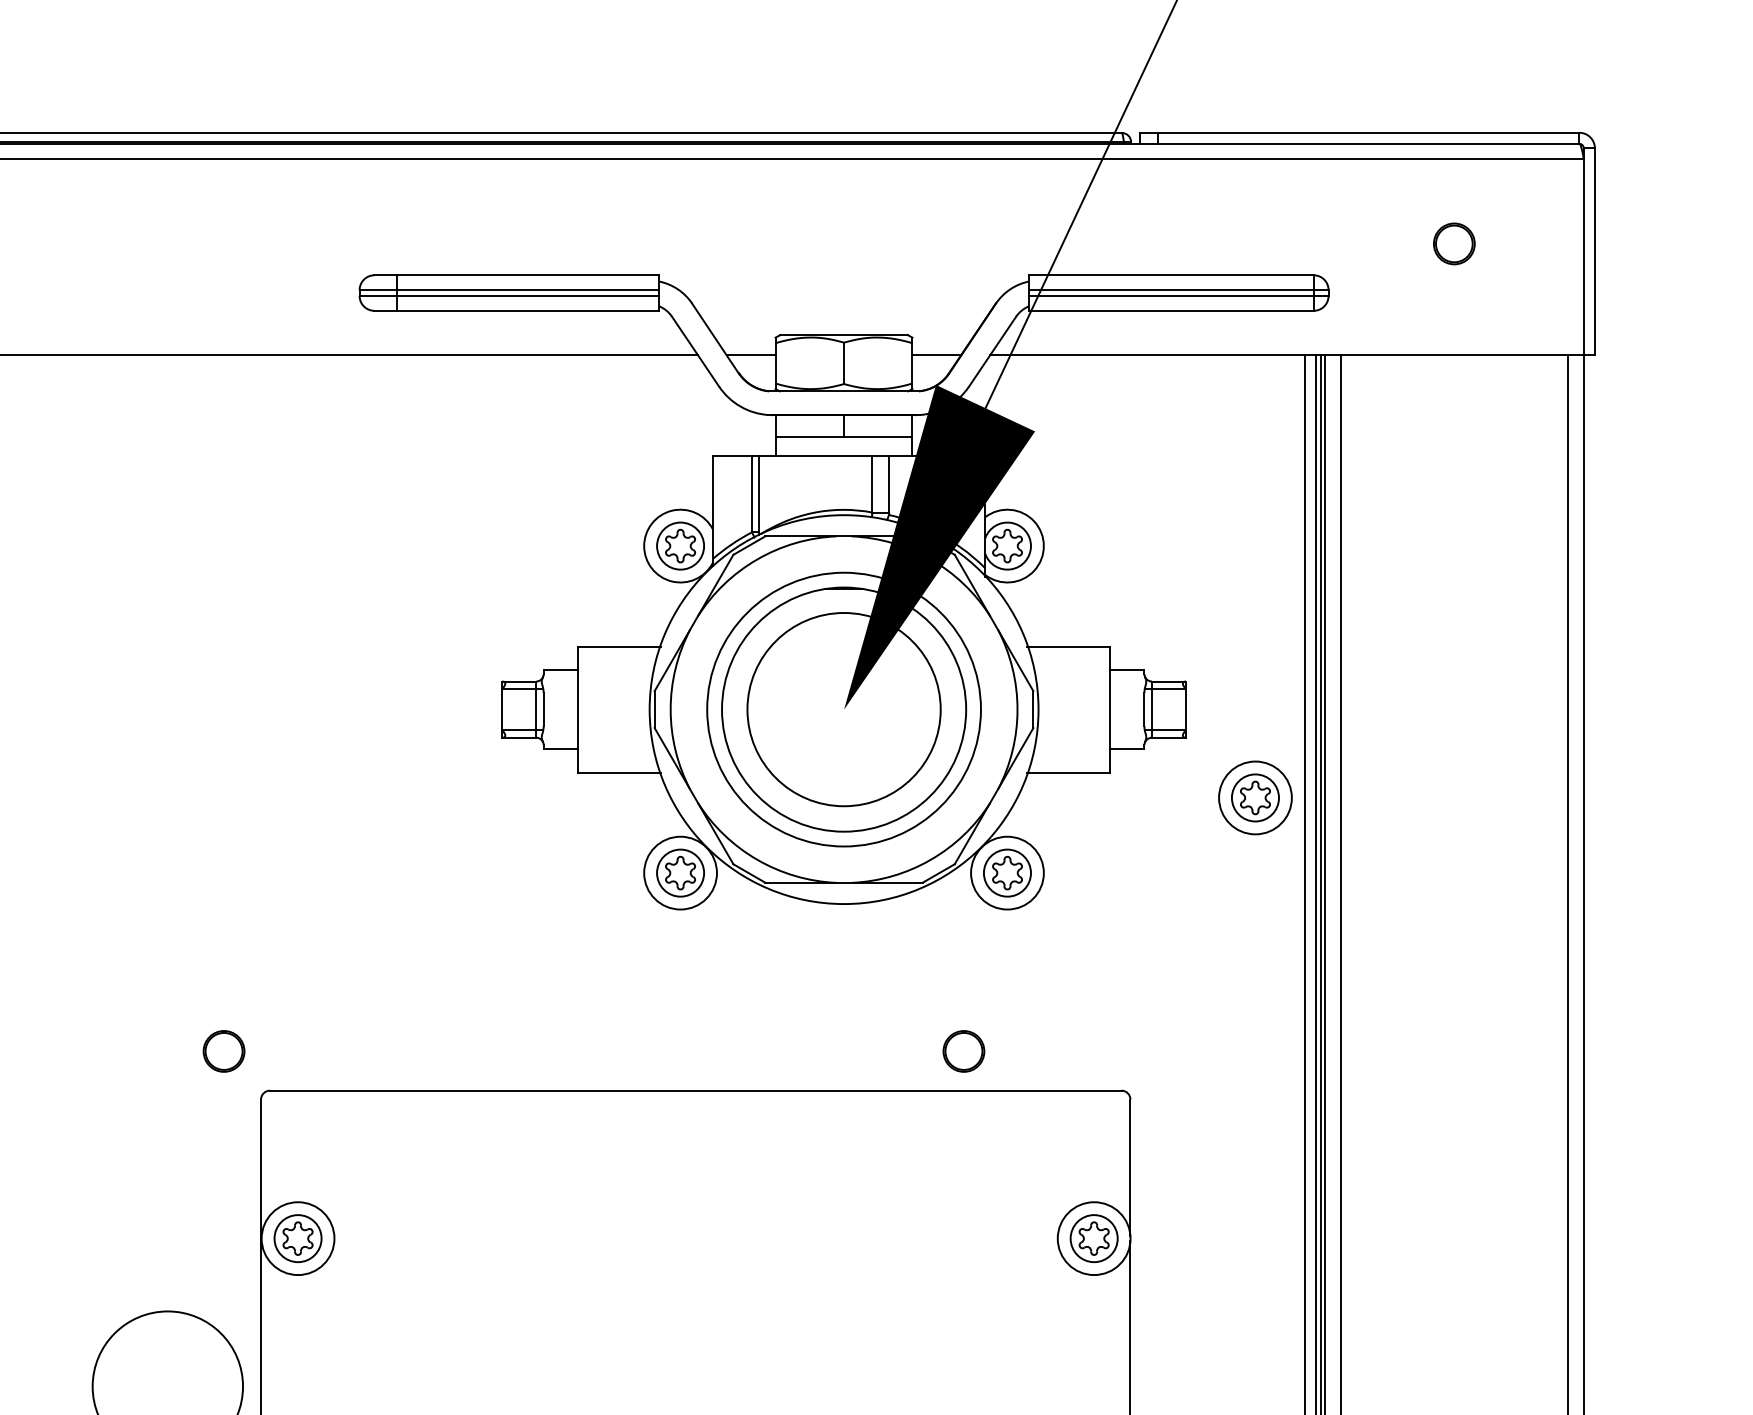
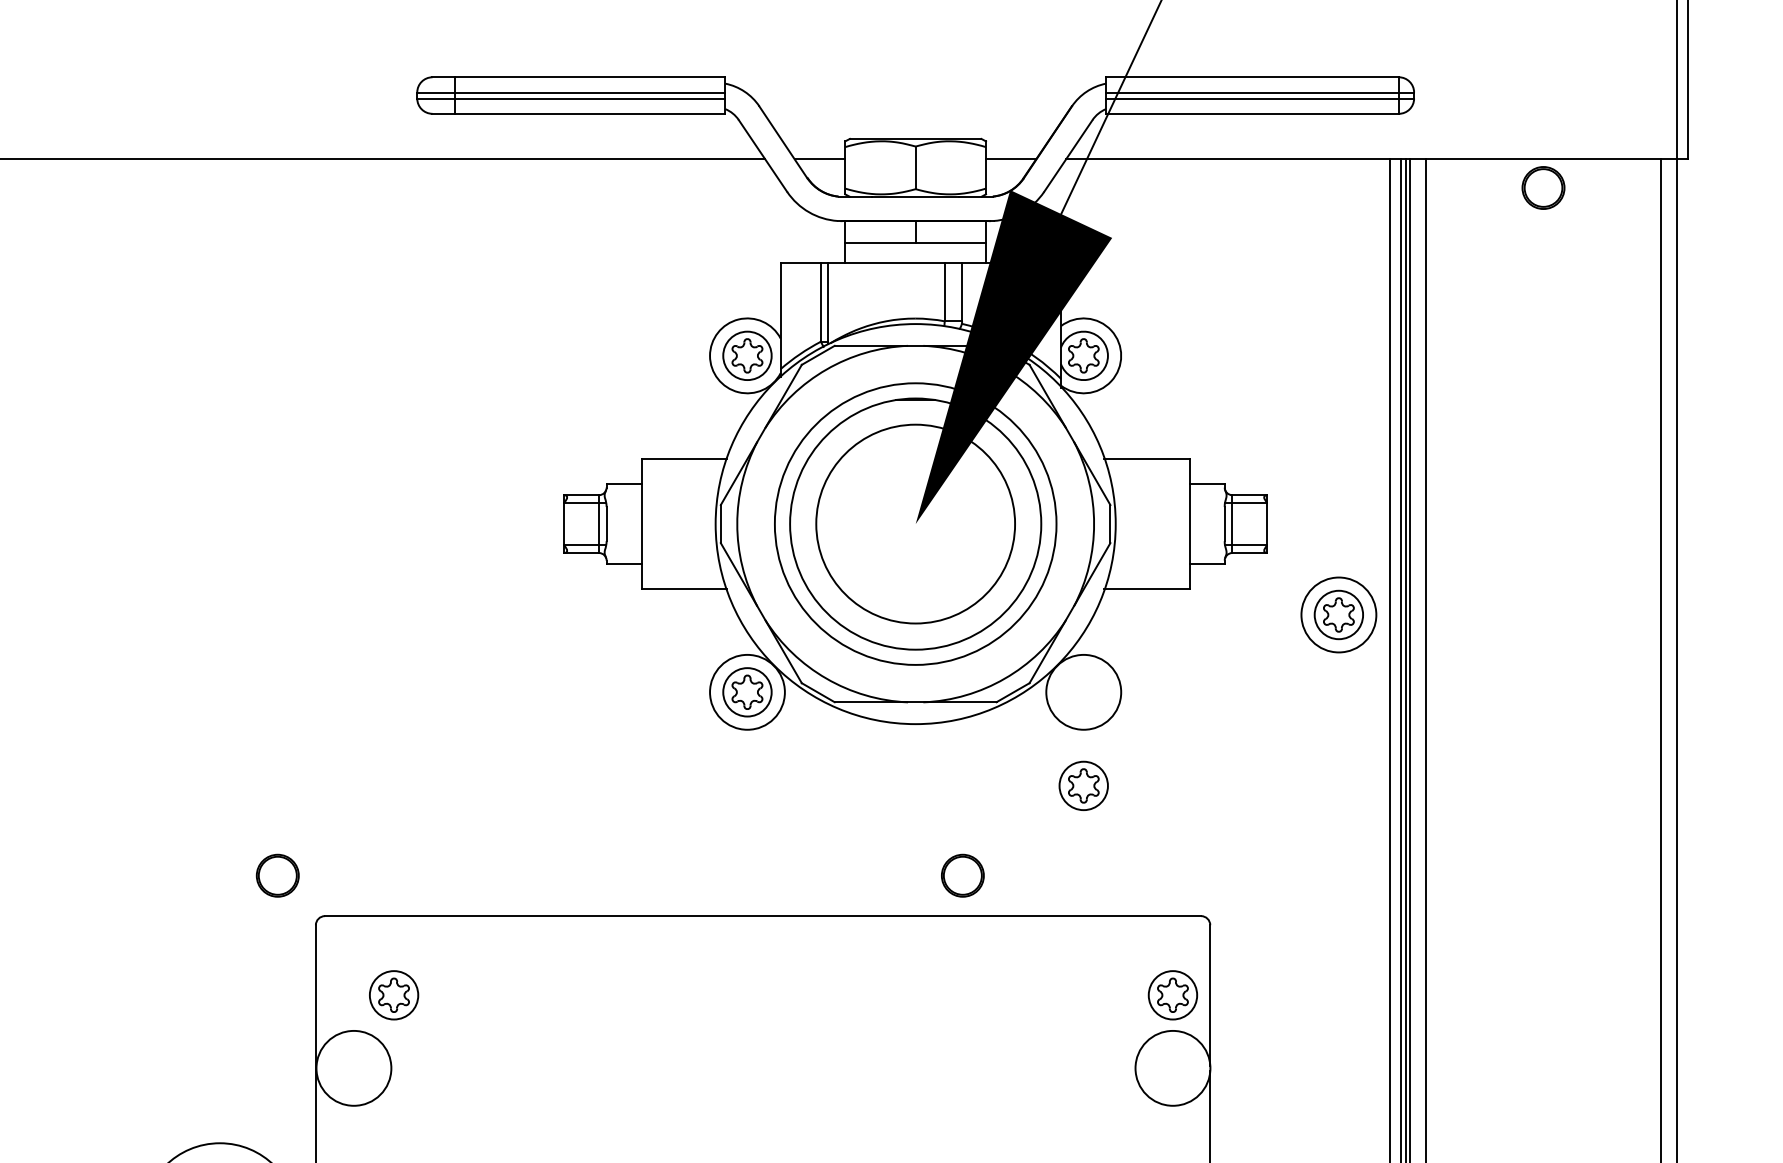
part: (1454, 243) -> (1543, 187), moved
part: (1007, 872) -> (1083, 785), moved
part: (963, 1051) -> (962, 875), moved
part: (297, 1238) -> (393, 995), moved
part: (1093, 1238) -> (1172, 995), moved

